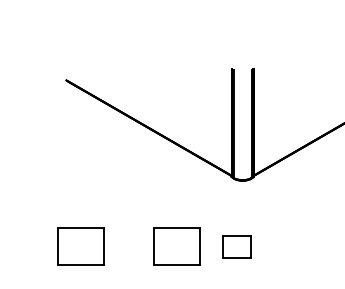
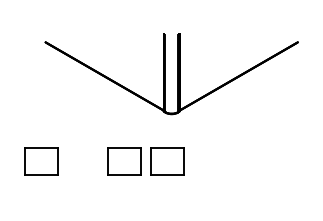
part: (80, 246) -> (41, 161), moved
part: (236, 246) -> (167, 161), size x1.67

